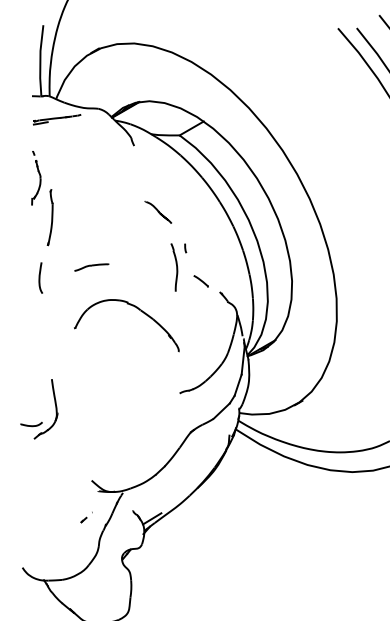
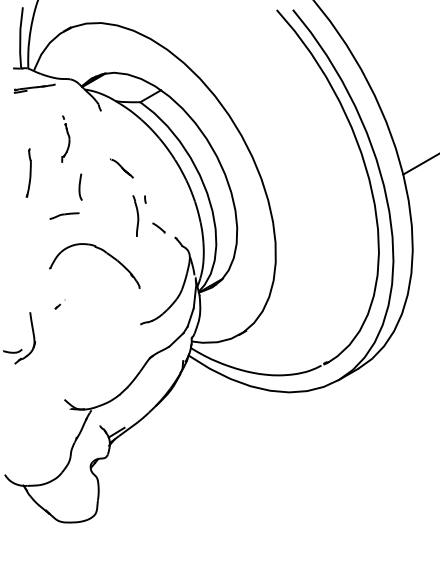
part: (35, 177) -> (65, 138), moved
curve: (40, 277) -> (80, 186), moved
part: (85, 517) -> (59, 304), moved

